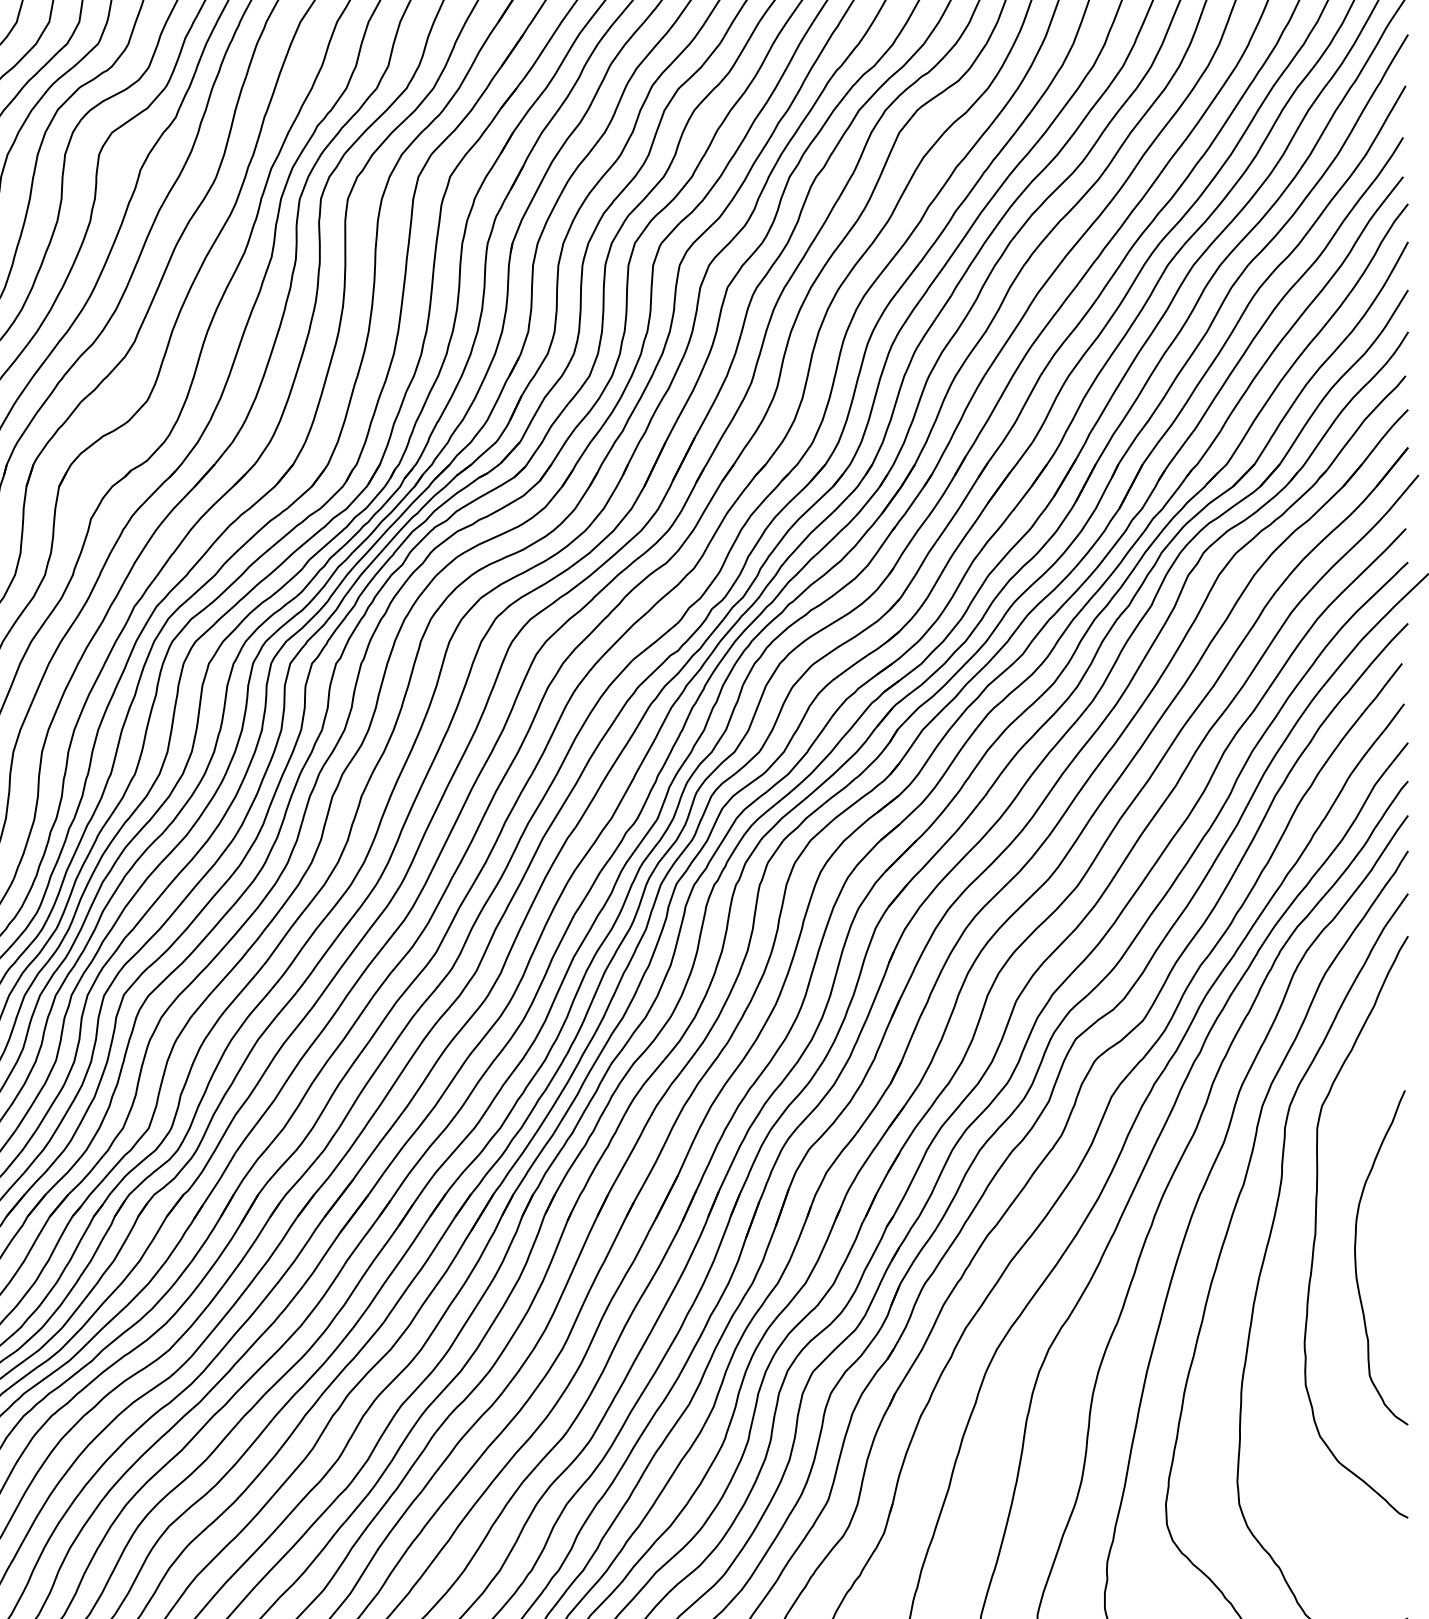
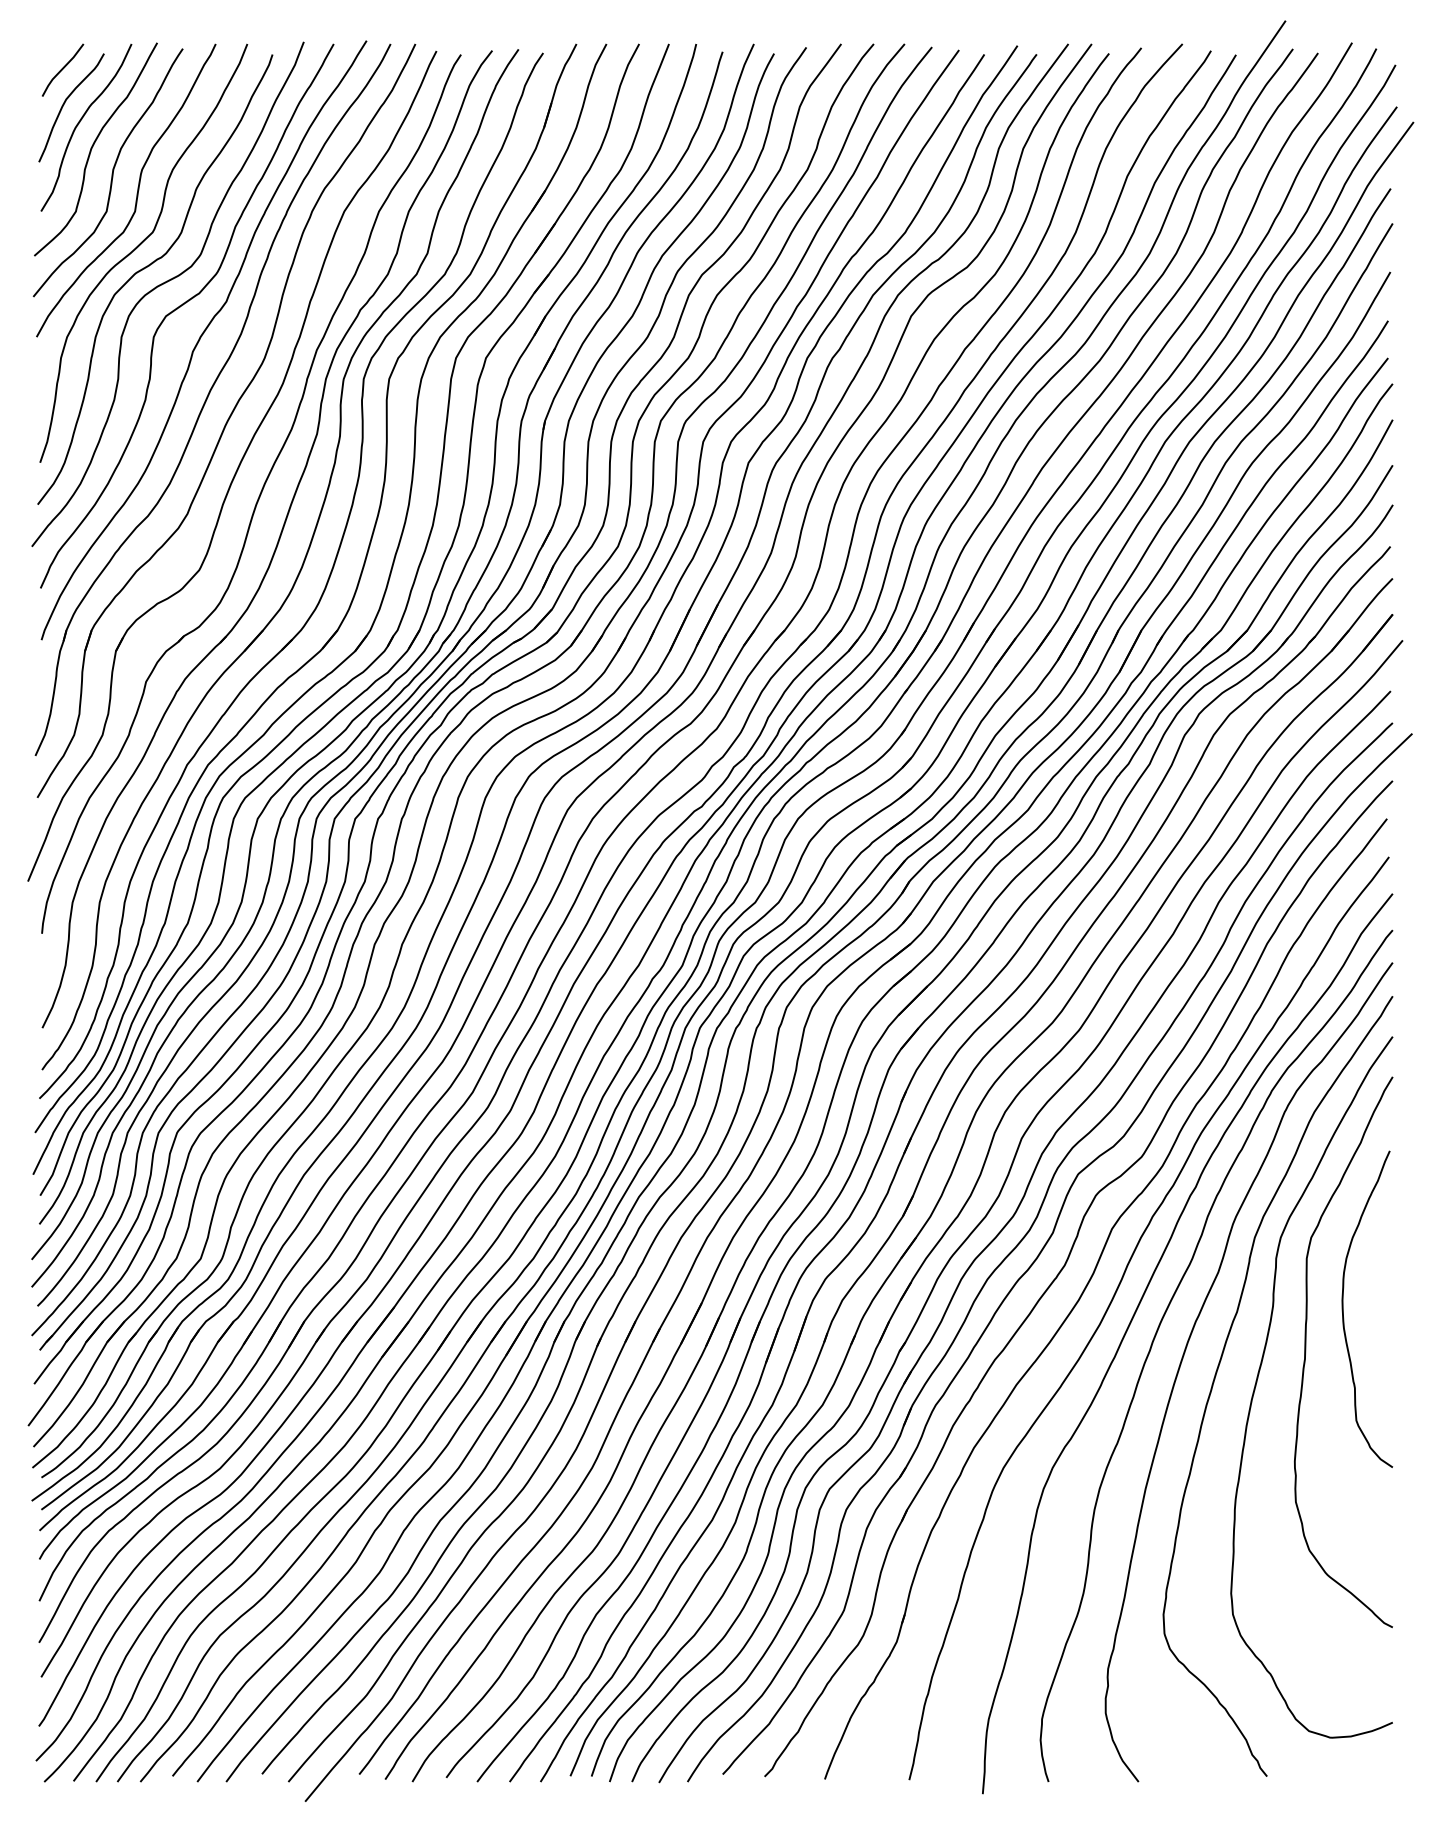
curve: (1356, 1257) -> (1343, 1308), moved

